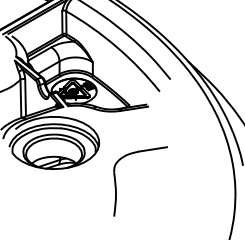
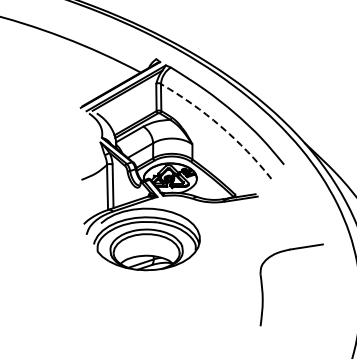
arc: (116, 47) -> (220, 126), solid -> dashed
part: (116, 185) -> (263, 289), moved

